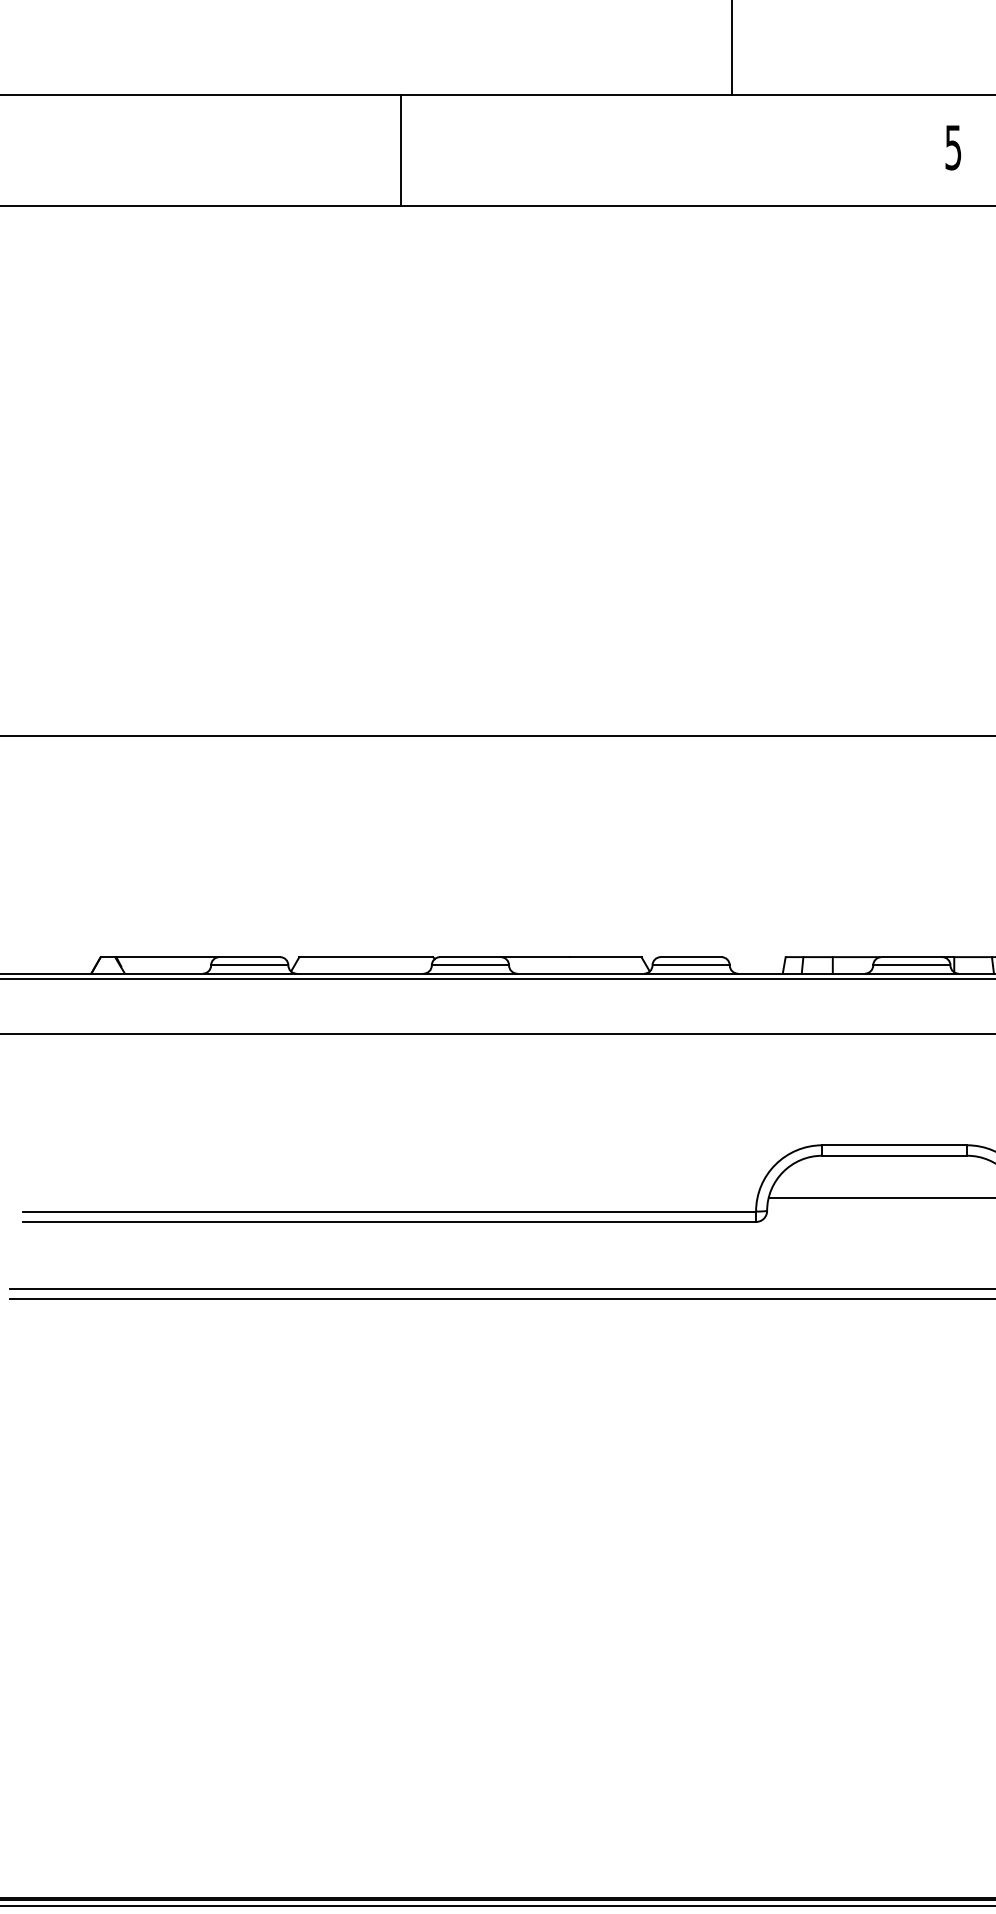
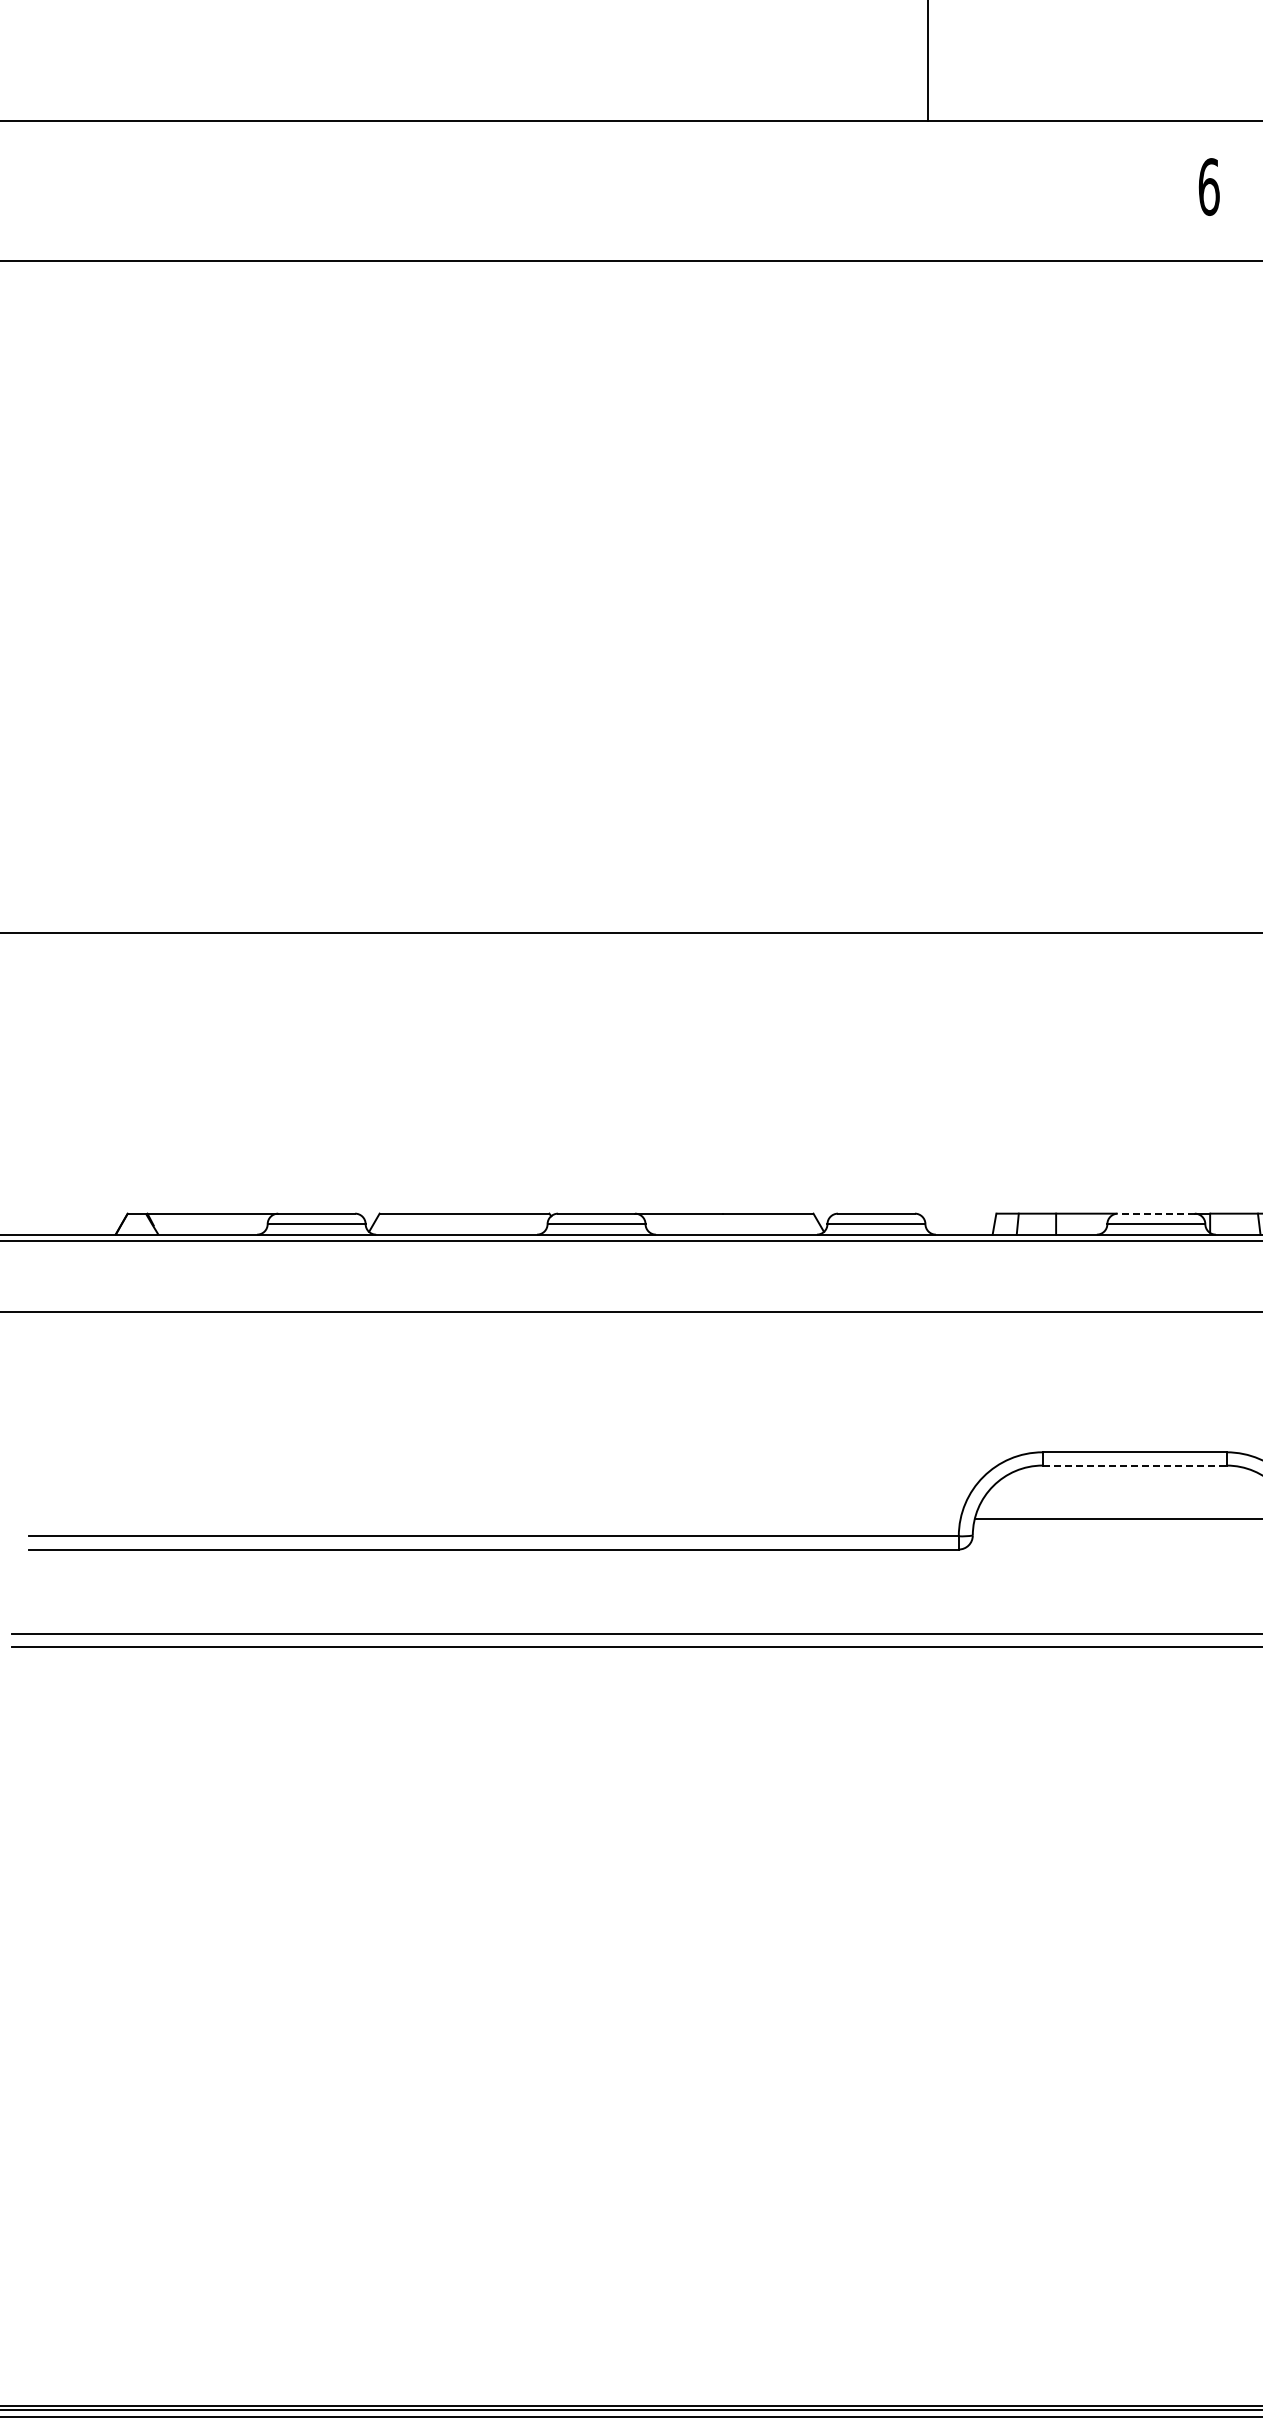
text: (952, 147) -> (1208, 186), 5 -> 6
line: (401, 150) -> (508, 190), removed
line: (911, 957) -> (1155, 1213), solid -> dashed
line: (894, 1155) -> (1134, 1465), solid -> dashed

